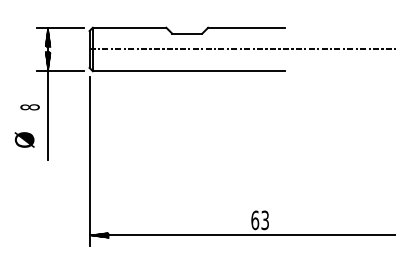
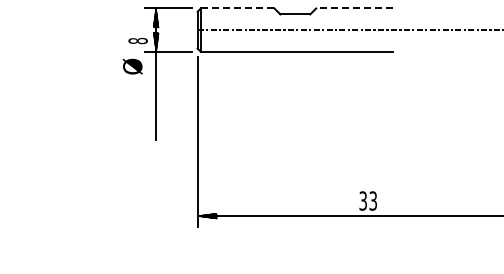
line: (129, 27) -> (237, 8), solid -> dashed
line: (246, 27) -> (354, 8), solid -> dashed
text: (29, 107) -> (137, 41), moved
text: (24, 139) -> (132, 66), moved
text: (255, 219) -> (363, 200), 63 -> 33

